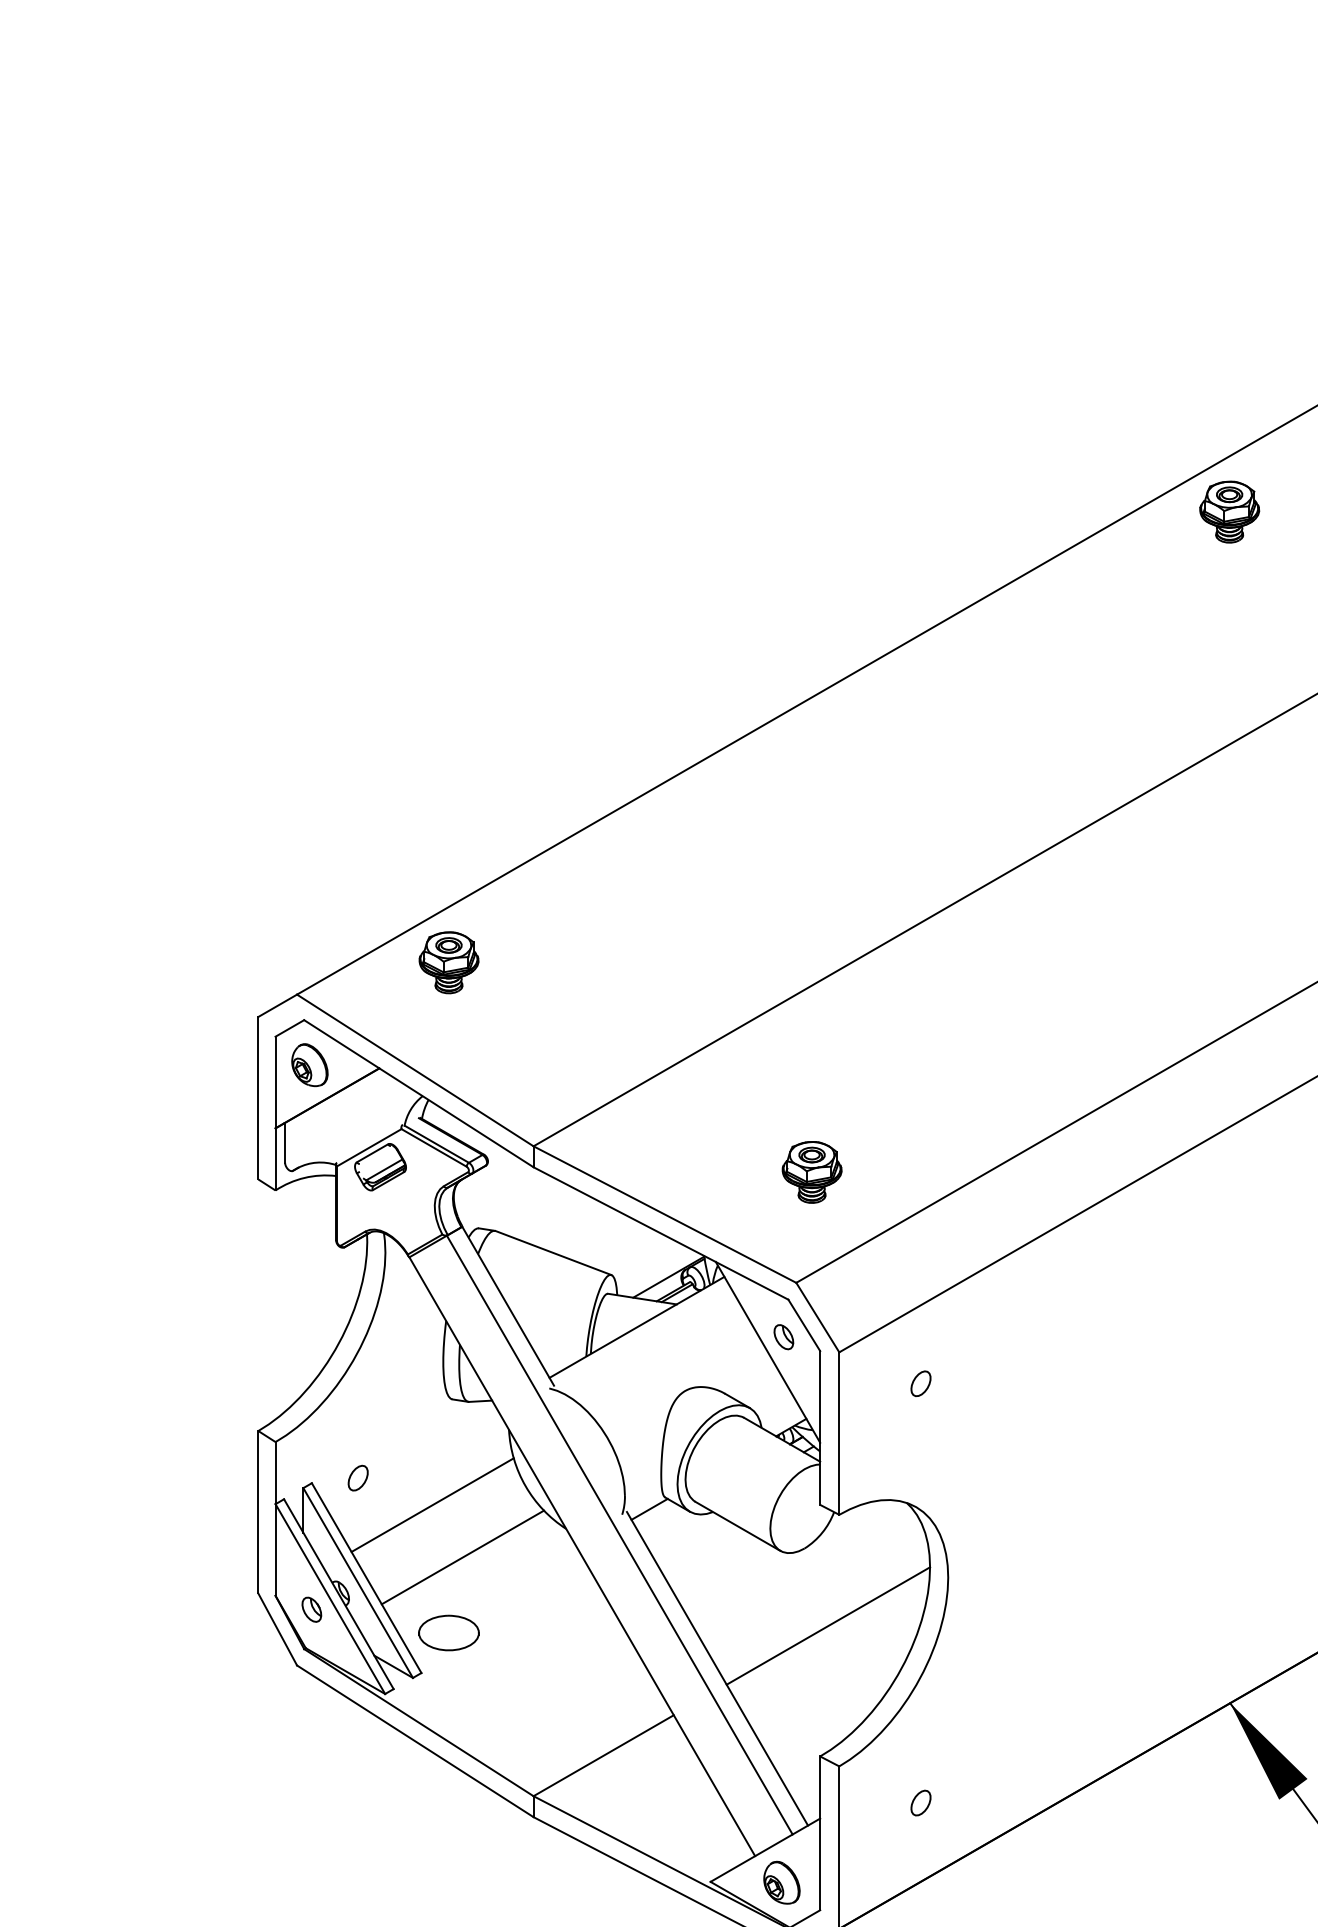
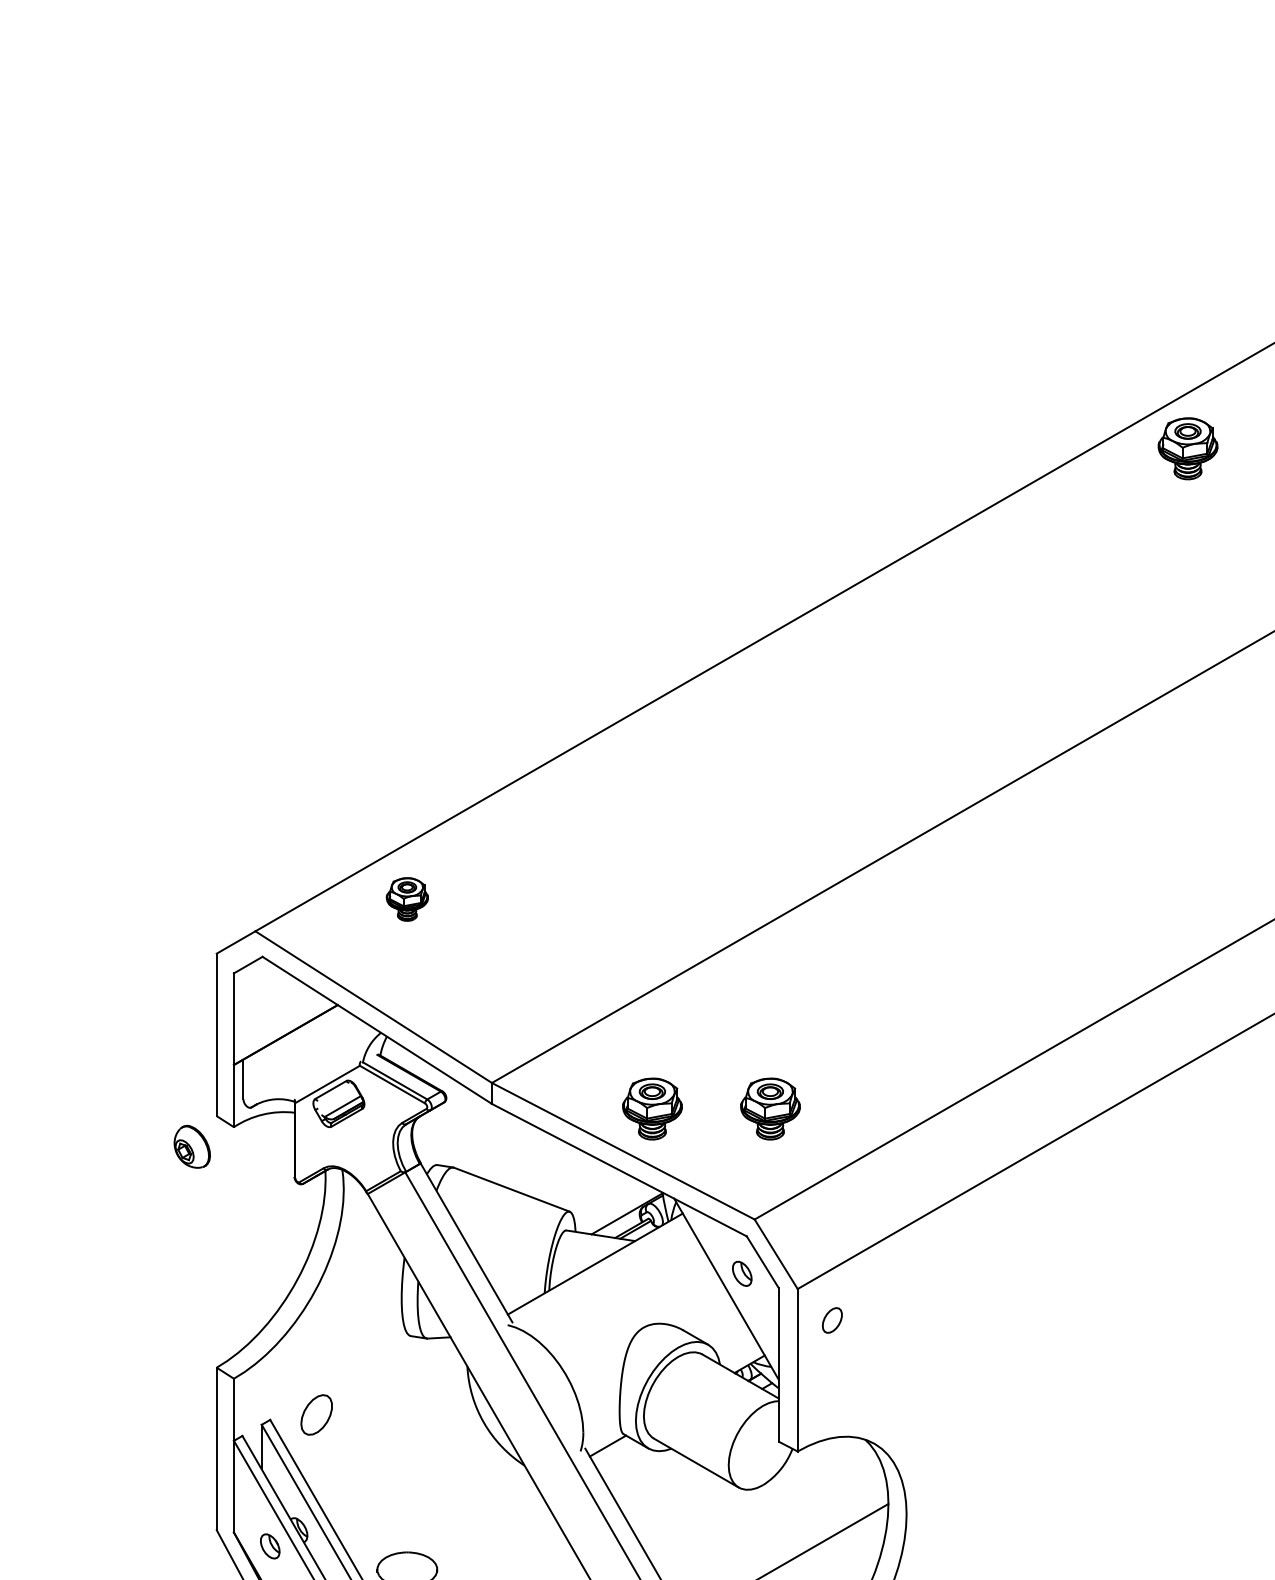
part: (448, 962) -> (406, 899), size x0.7
part: (309, 1065) -> (191, 1147), moved
part: (693, 1172) -> (651, 1109), added
part: (920, 1383) -> (831, 1320), moved
part: (357, 1477) -> (315, 1414), size x1.6
line: (432, 1504) -> (390, 1441), removed
line: (462, 1557) -> (420, 1494), removed

